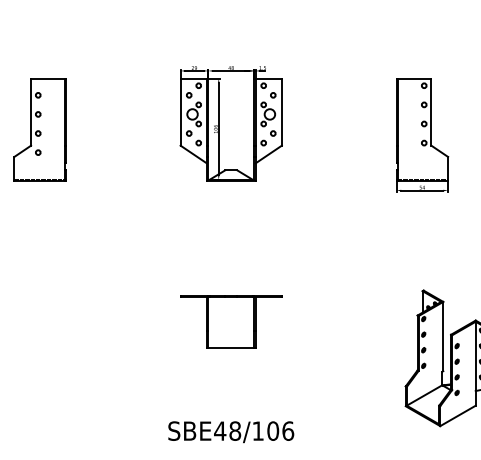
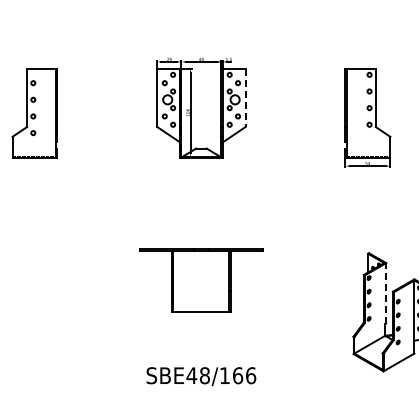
line: (281, 112) -> (245, 98), solid -> dashed
part: (231, 321) -> (201, 280), size x1.4
line: (443, 335) -> (386, 292), solid -> dashed
text: (273, 430) -> (238, 375), SBE48/106 -> SBE48/166

